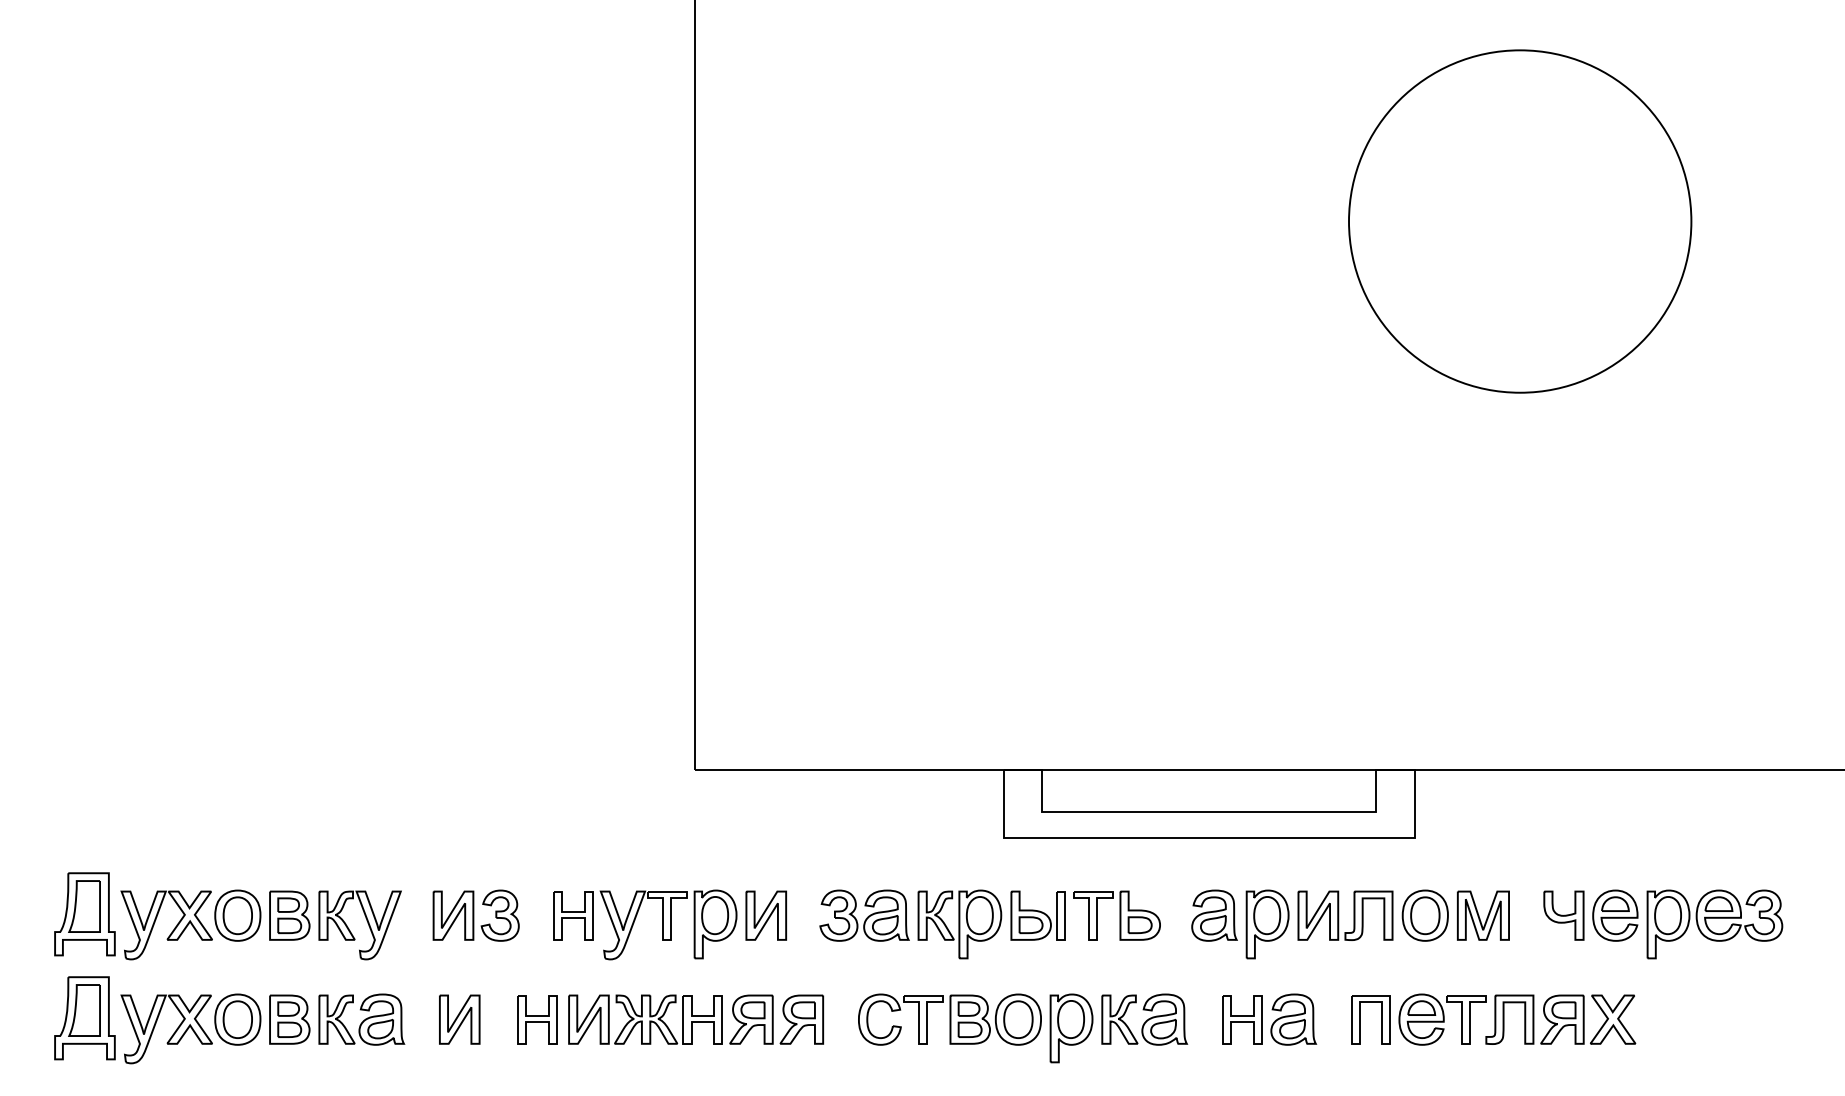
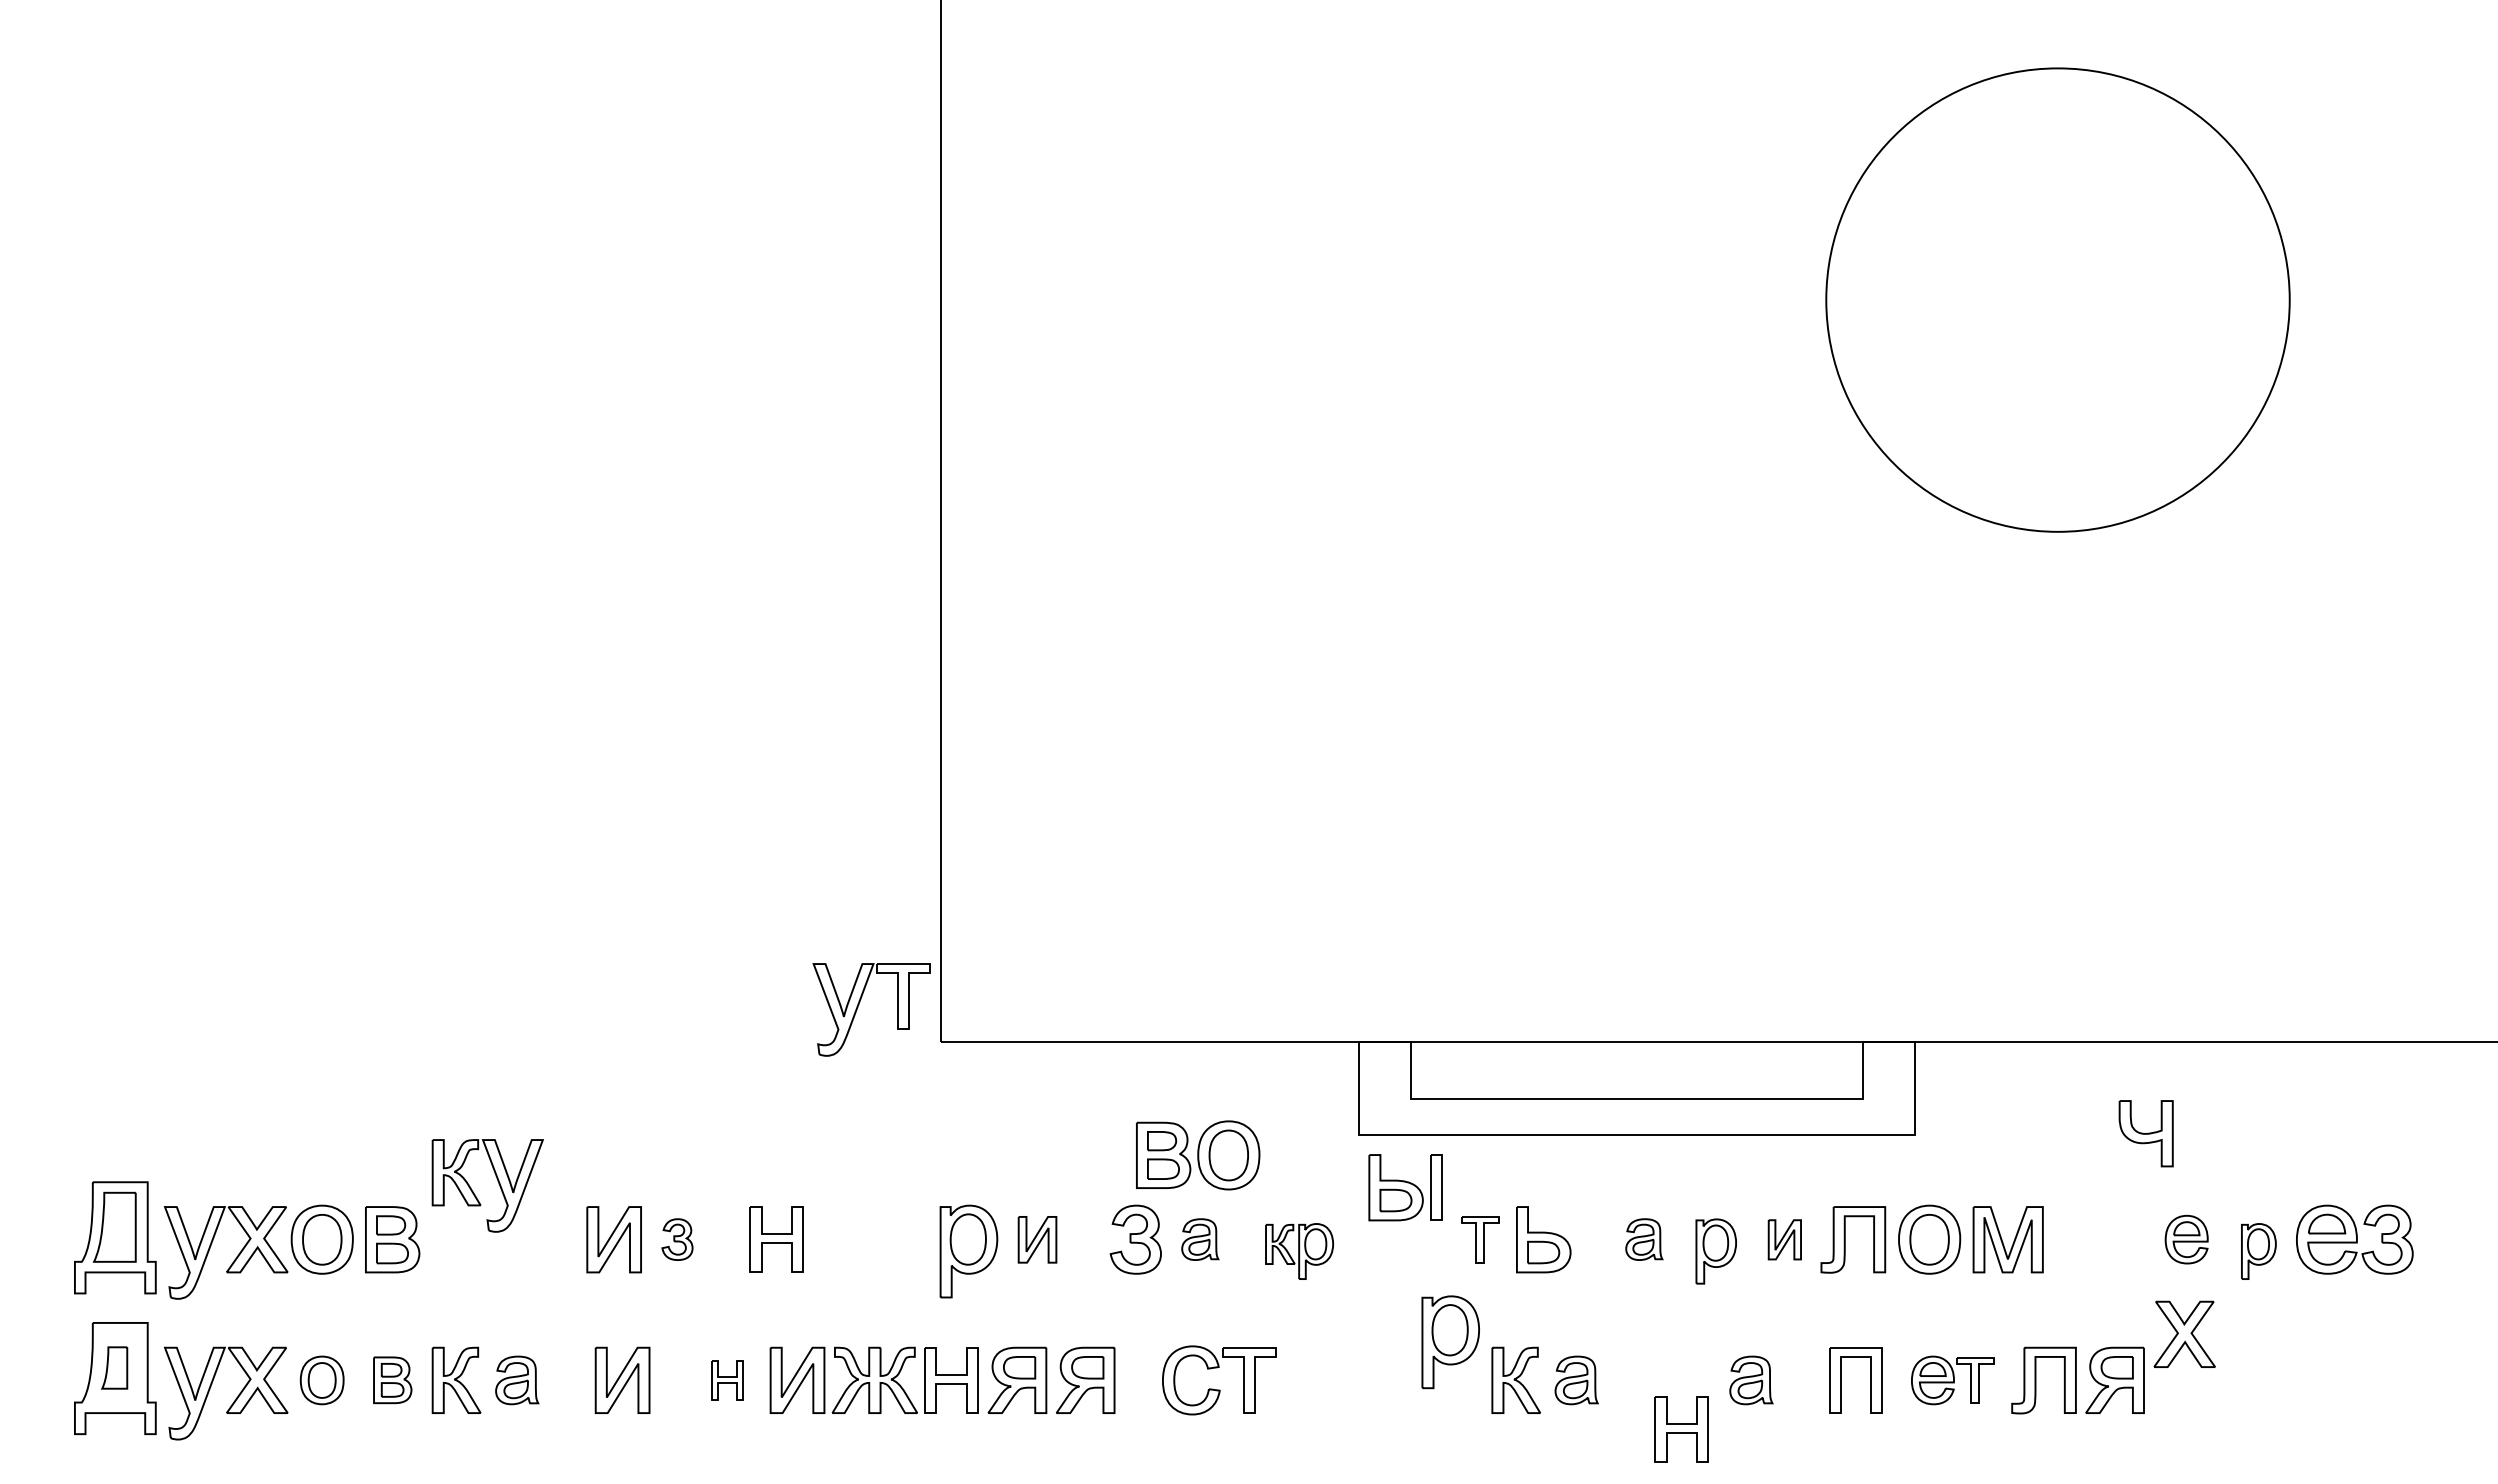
part: (500, 915) -> (677, 1239), size x0.6
part: (766, 915) -> (1037, 1239), size x0.7
part: (886, 915) -> (1200, 1239), size x0.6
part: (1038, 915) -> (1405, 1187), moved
part: (1093, 915) -> (1480, 1239), size x0.7
part: (1214, 915) -> (1644, 1239), size x0.6
part: (1318, 915) -> (1784, 1239), size x0.6
part: (1563, 915) -> (2145, 1133), moved
part: (1615, 915) -> (2186, 1239), size x0.7
part: (634, 921) -> (859, 1004), moved
part: (367, 922) -> (497, 1181), moved
part: (959, 924) -> (1299, 1251), size x0.6
part: (1267, 924) -> (1716, 1251), size x0.7
part: (1668, 924) -> (2258, 1251), size x0.6
part: (84, 1010) -> (114, 1367), size x0.6
part: (289, 1018) -> (392, 1379), size x0.7
part: (1612, 1018) -> (2184, 1333), moved
part: (237, 1019) -> (321, 1380), size x0.7
part: (382, 1019) -> (517, 1380), size x0.7
part: (537, 1019) -> (727, 1380), size x0.6
part: (996, 1019) -> (1198, 1155), moved
part: (1164, 1019) -> (1576, 1380), size x0.7
part: (1242, 1019) -> (1681, 1429), moved
part: (1293, 1019) -> (1751, 1380), size x0.7
part: (1442, 1019) -> (1952, 1380), size x0.7
part: (1071, 1028) -> (1450, 1342), moved

